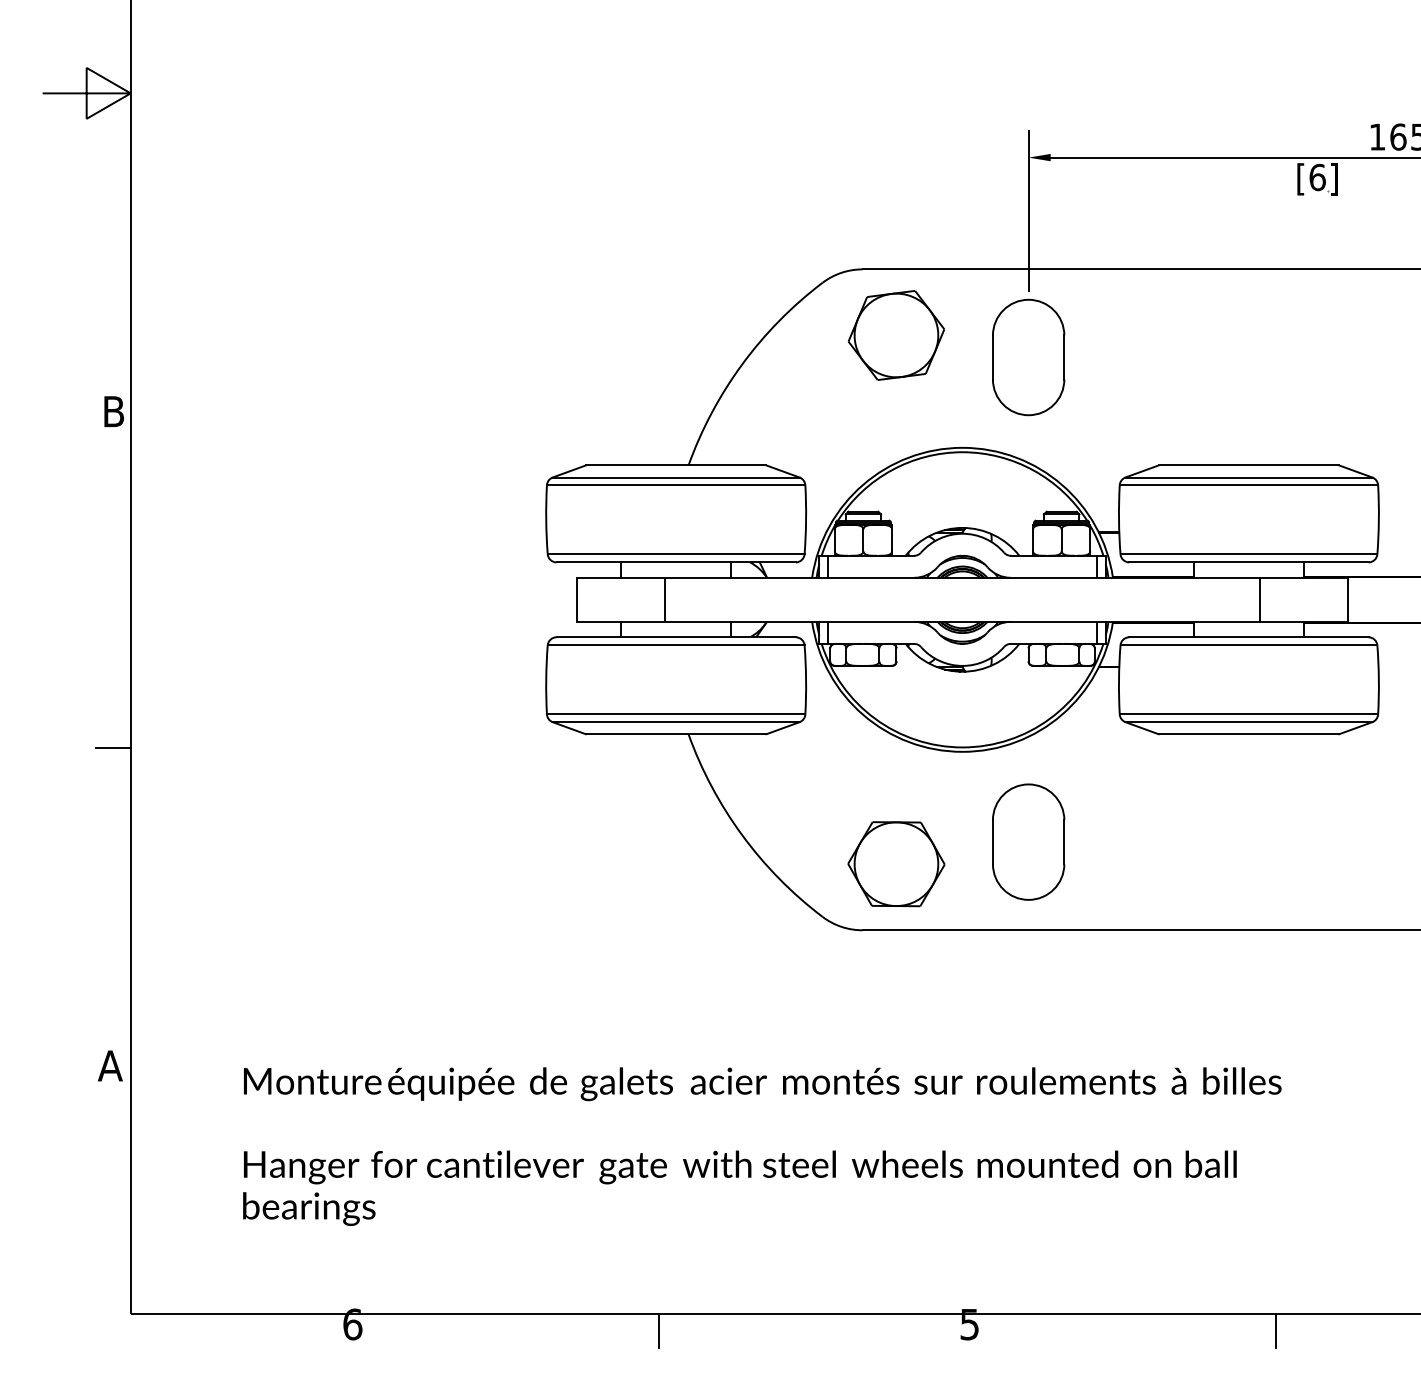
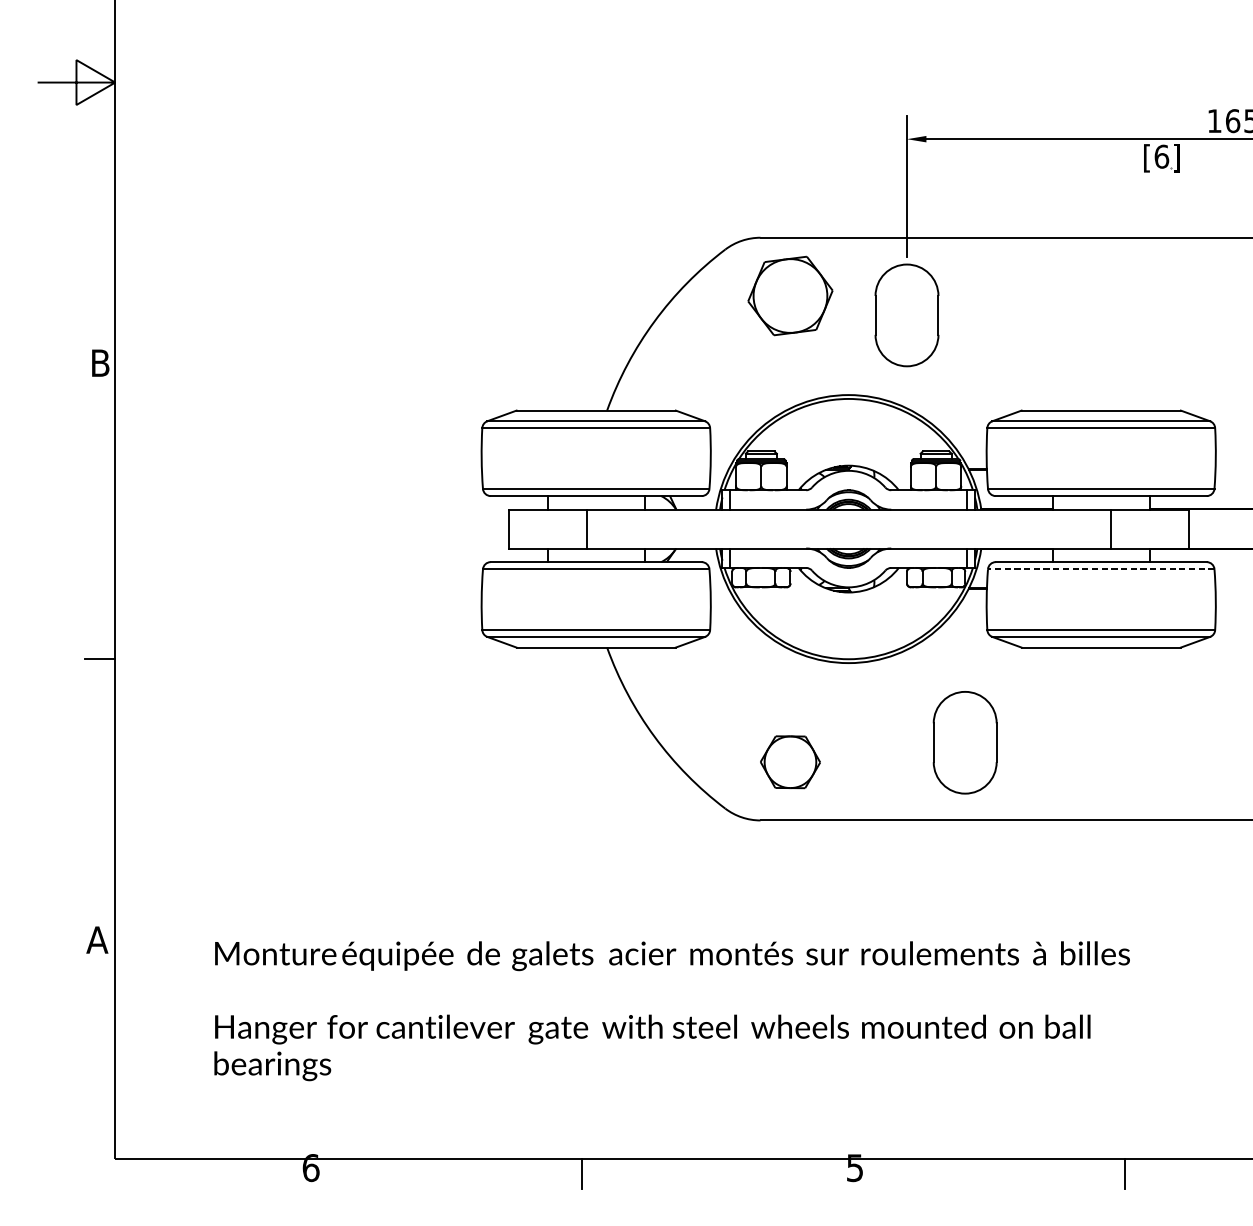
line: (1248, 645) -> (1100, 569), solid -> dashed
part: (1028, 841) -> (965, 742), moved
part: (896, 864) -> (790, 762), size x0.7

